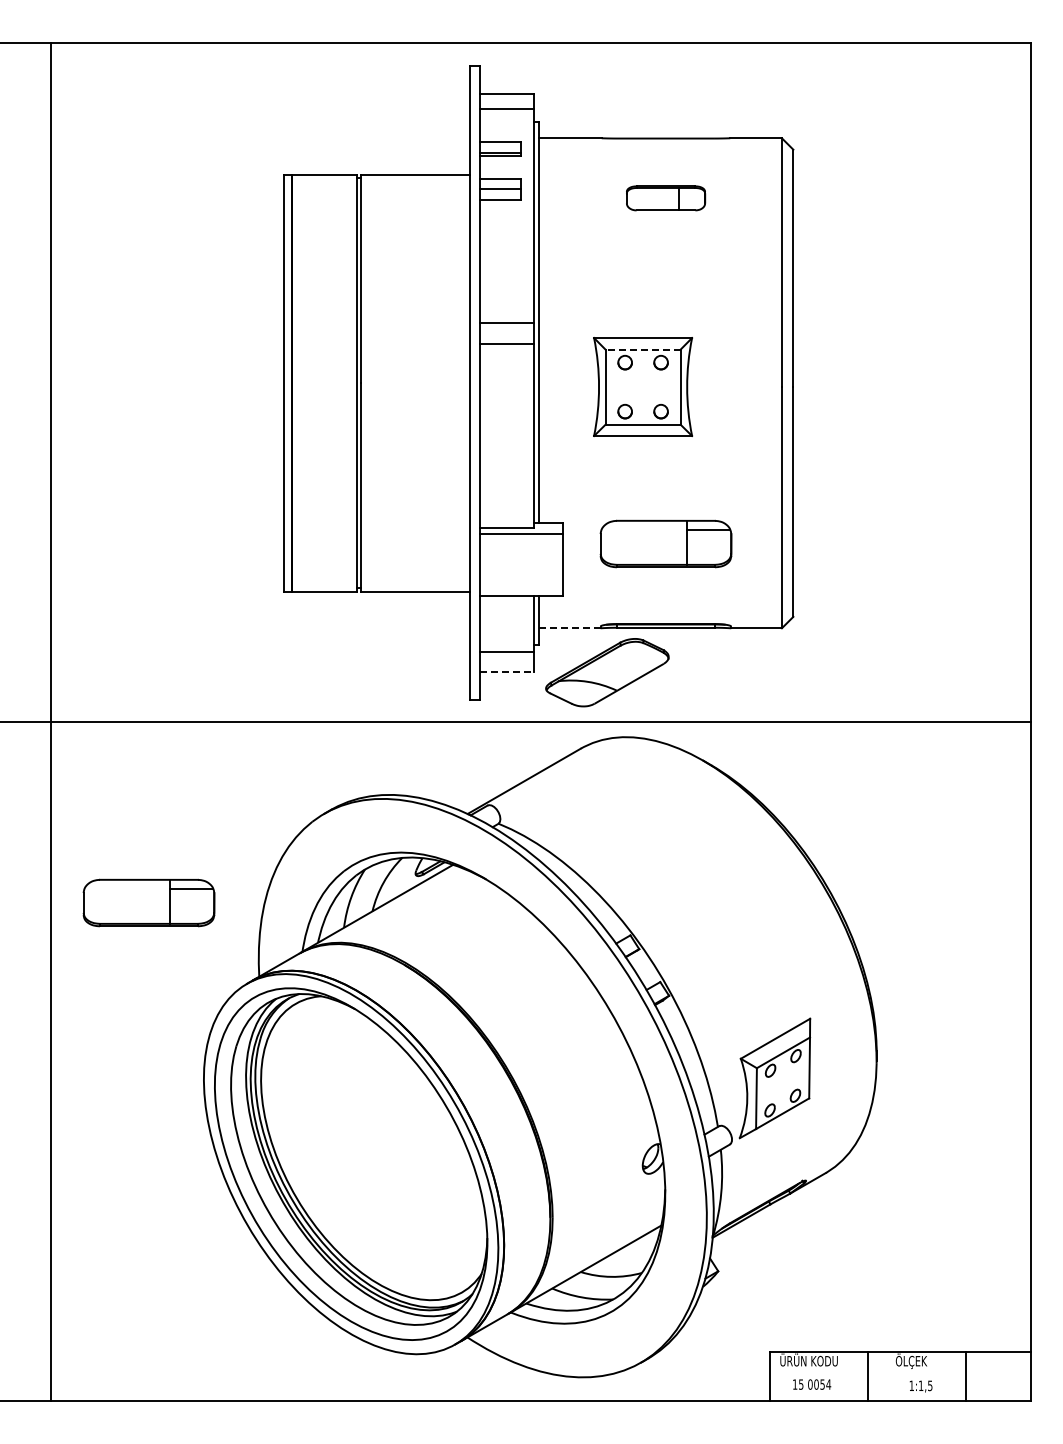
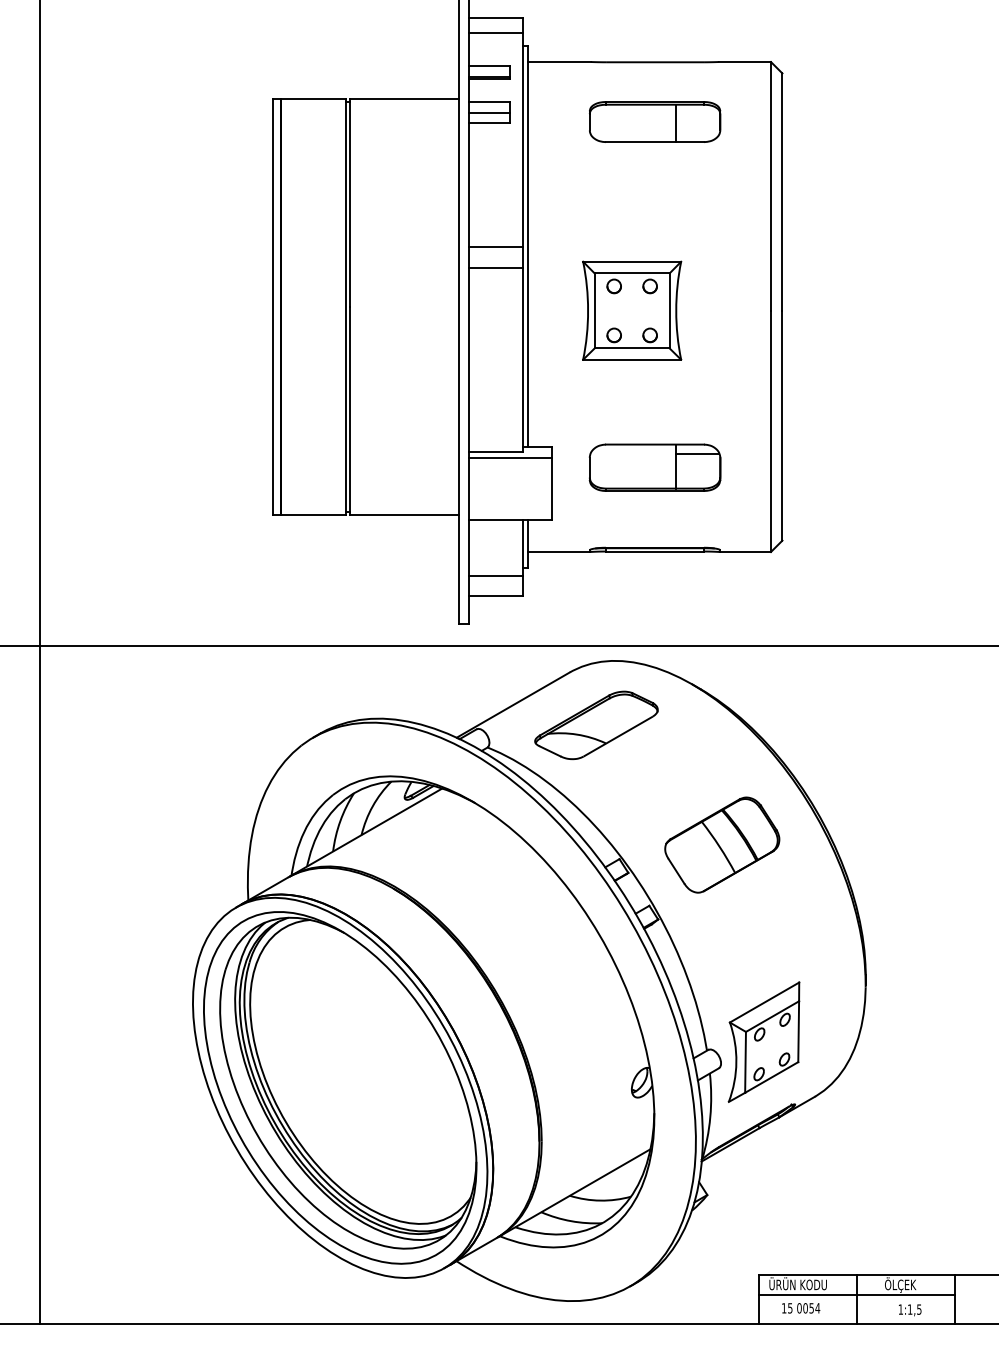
part: (665, 198) -> (654, 122), size x1.67
line: (643, 349) -> (632, 273), dashed -> solid
line: (570, 628) -> (559, 552), dashed -> solid
line: (506, 672) -> (495, 596), dashed -> solid
part: (607, 672) -> (596, 725), moved
part: (148, 902) -> (137, 826), removed
part: (733, 920) -> (722, 844), added
part: (774, 1078) -> (763, 1042), moved
line: (867, 1371) -> (856, 1295), added

